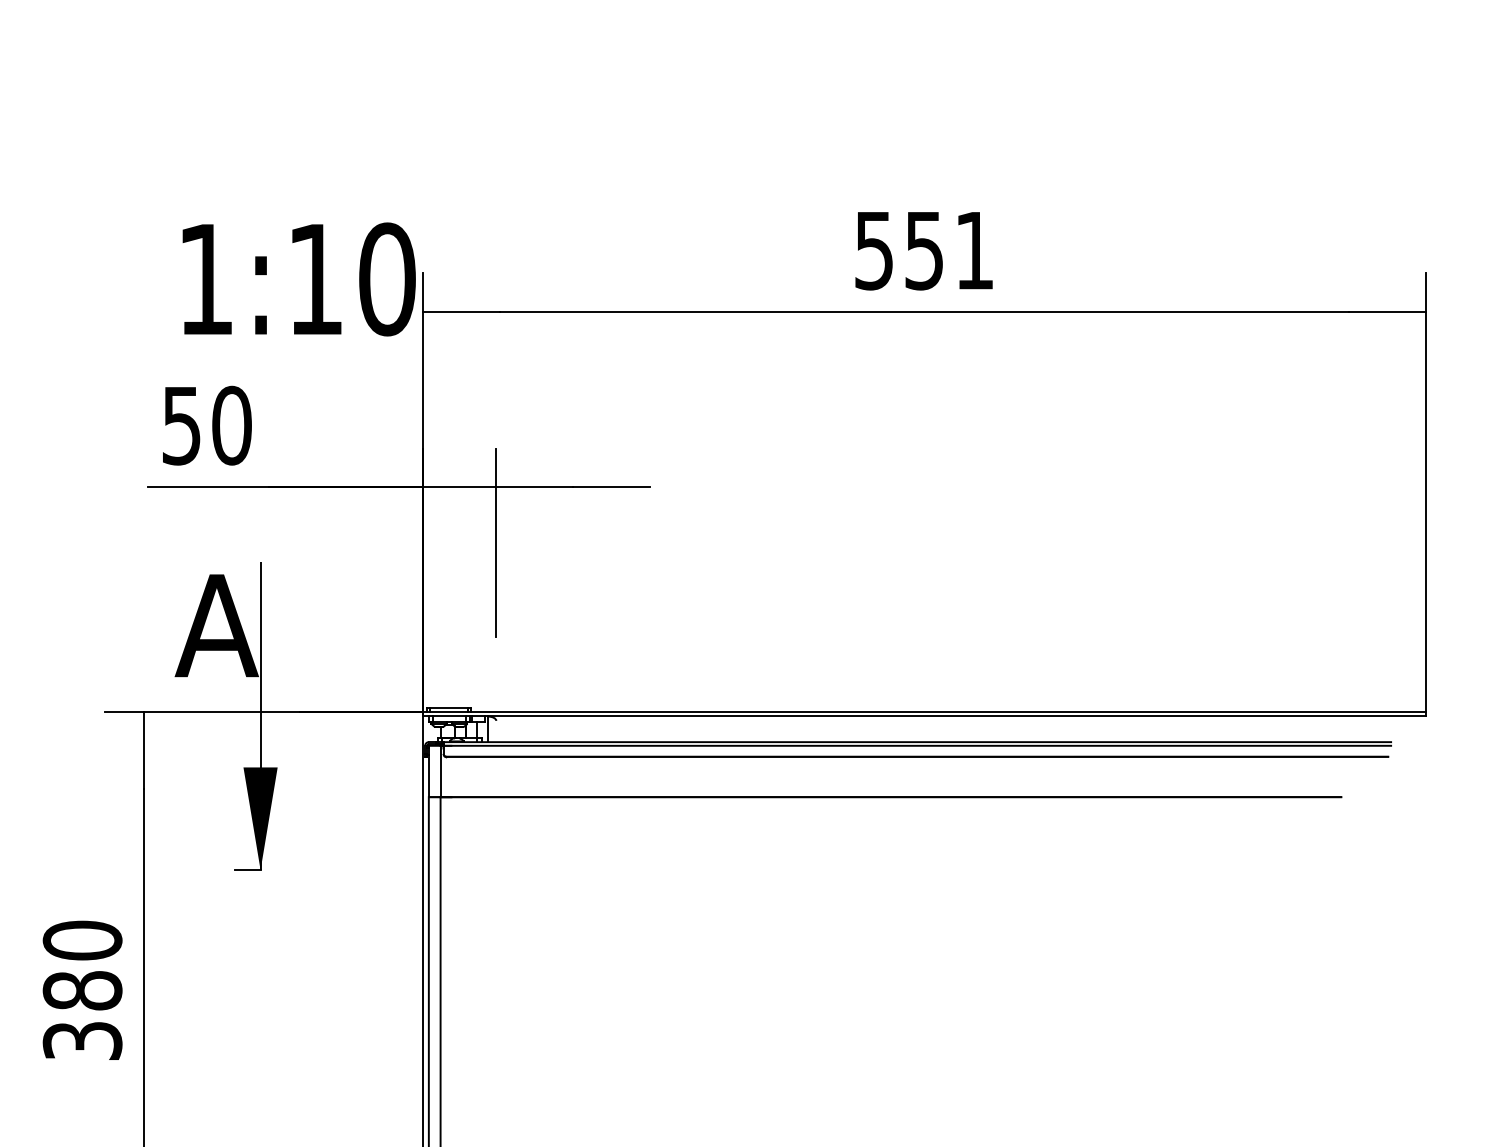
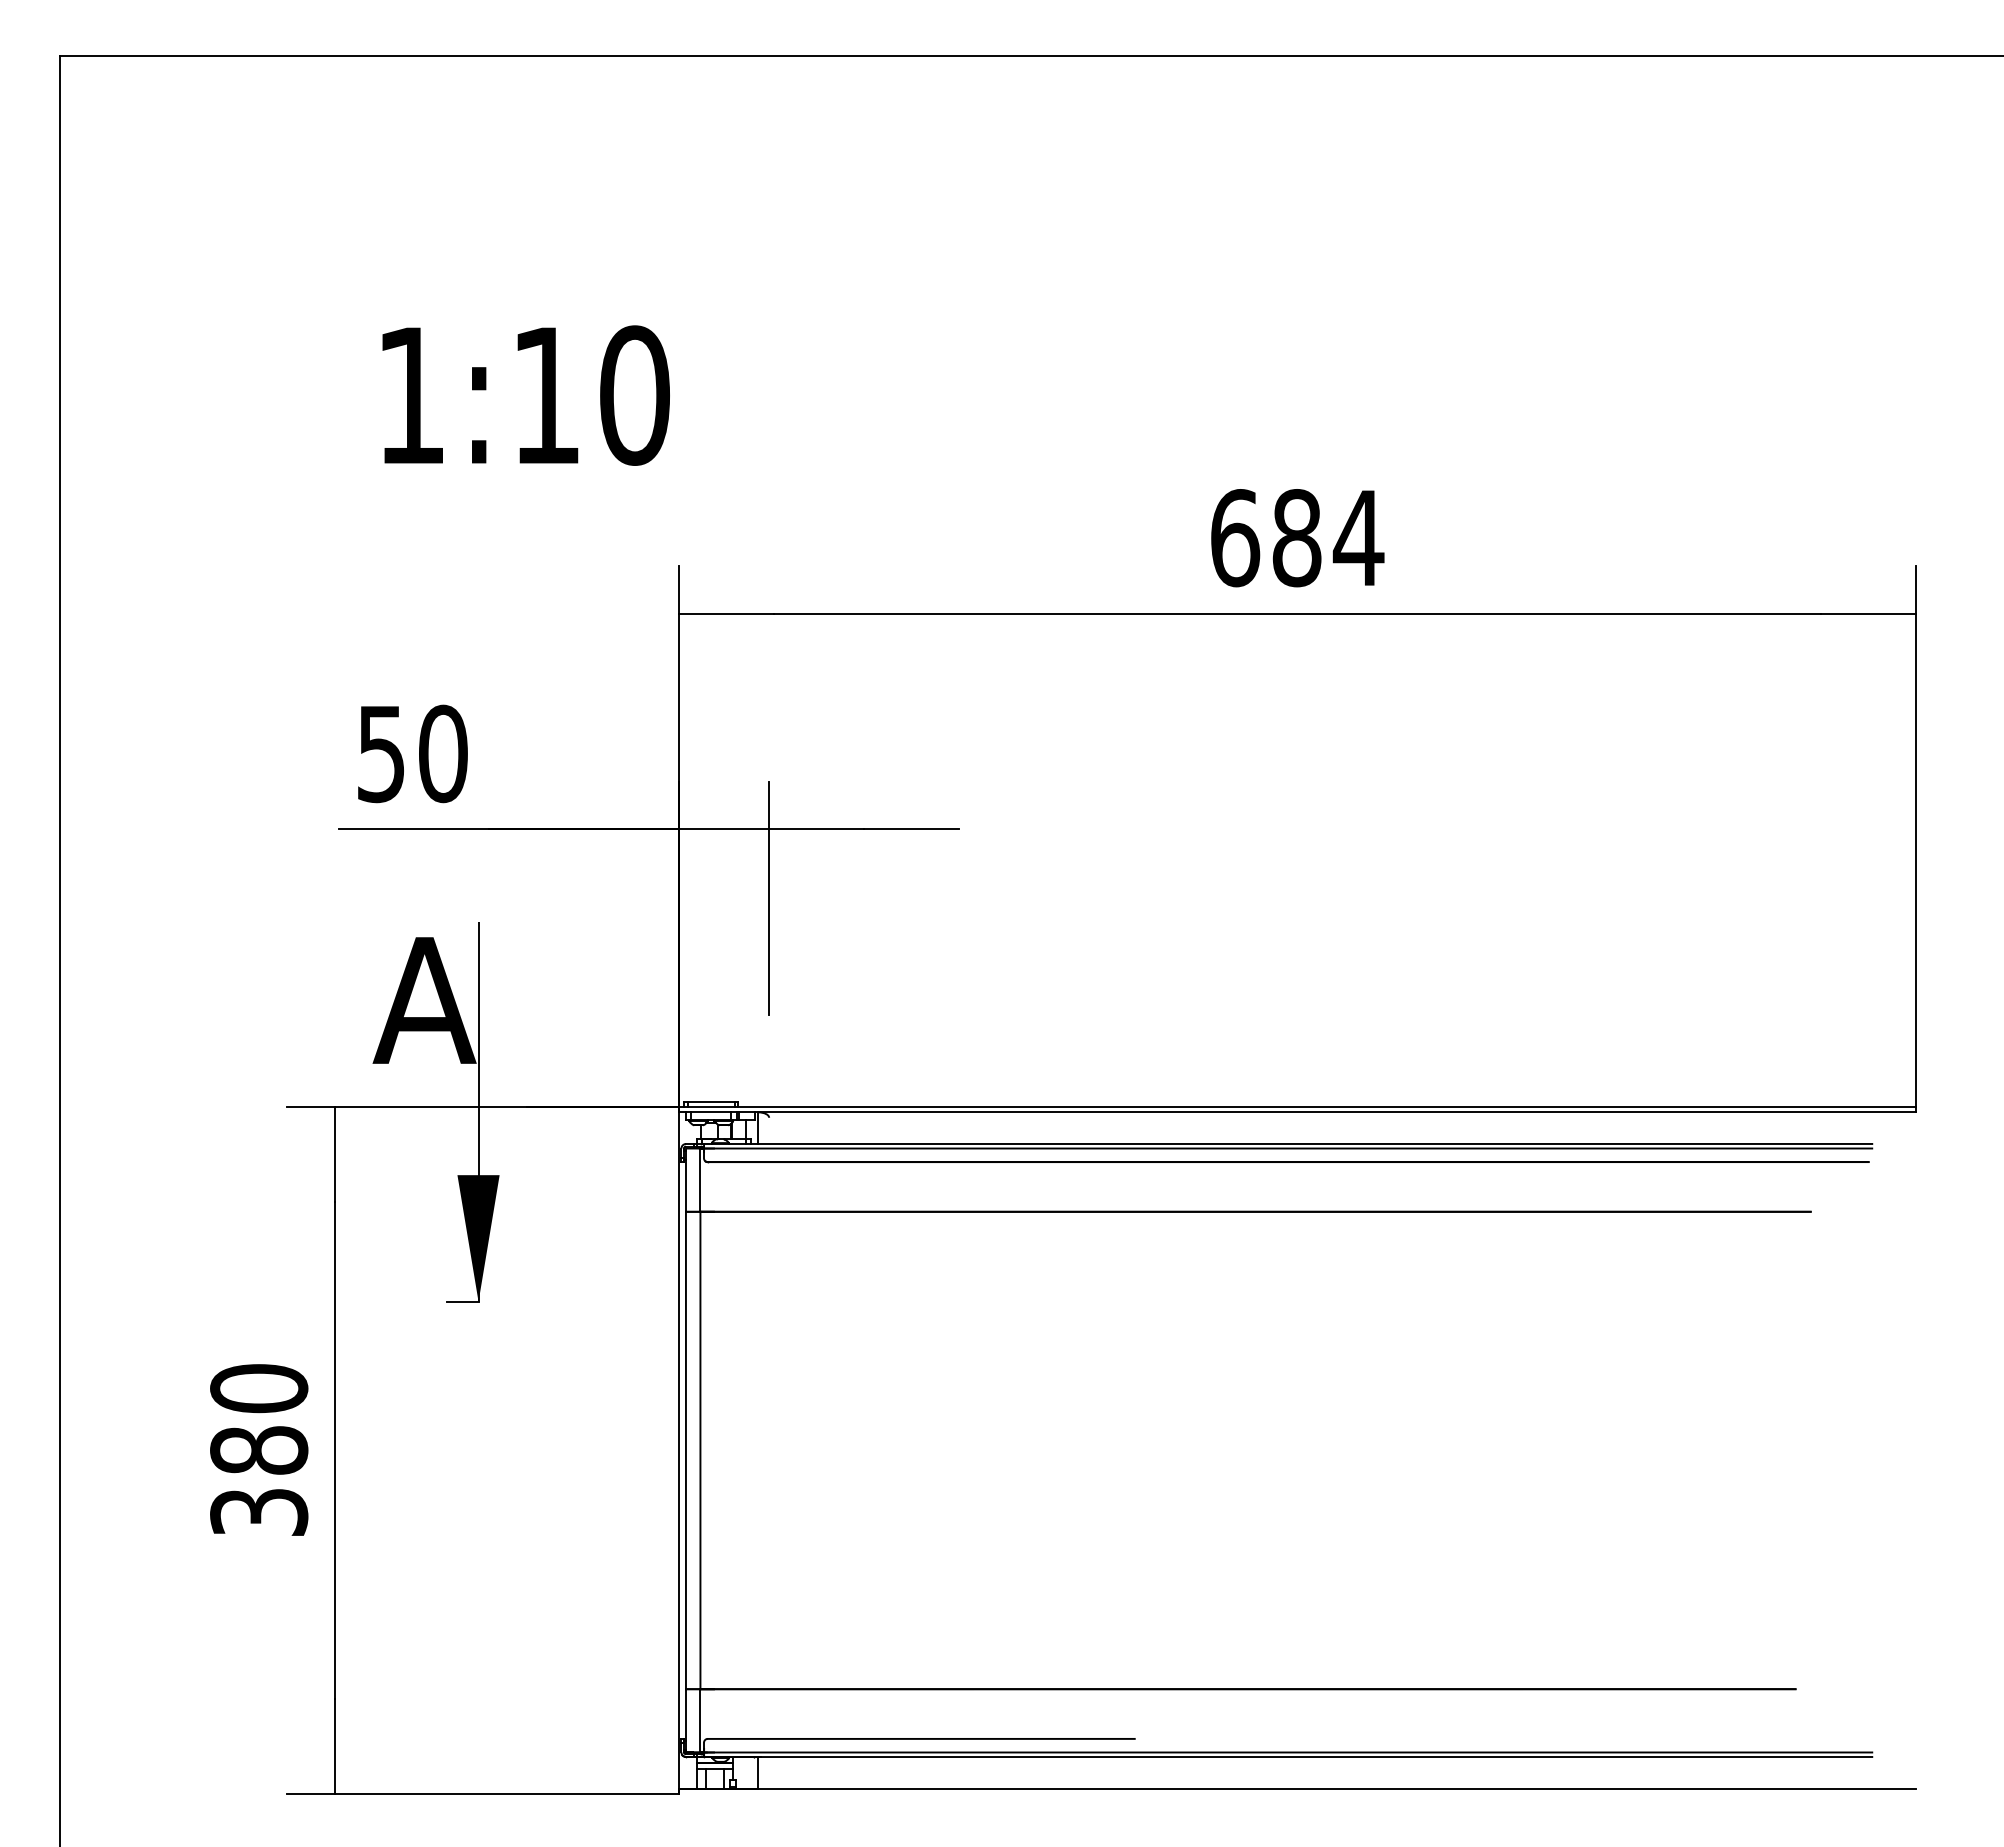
text: (924, 250) -> (1297, 538), 551 -> 684
text: (298, 279) -> (525, 395), moved

